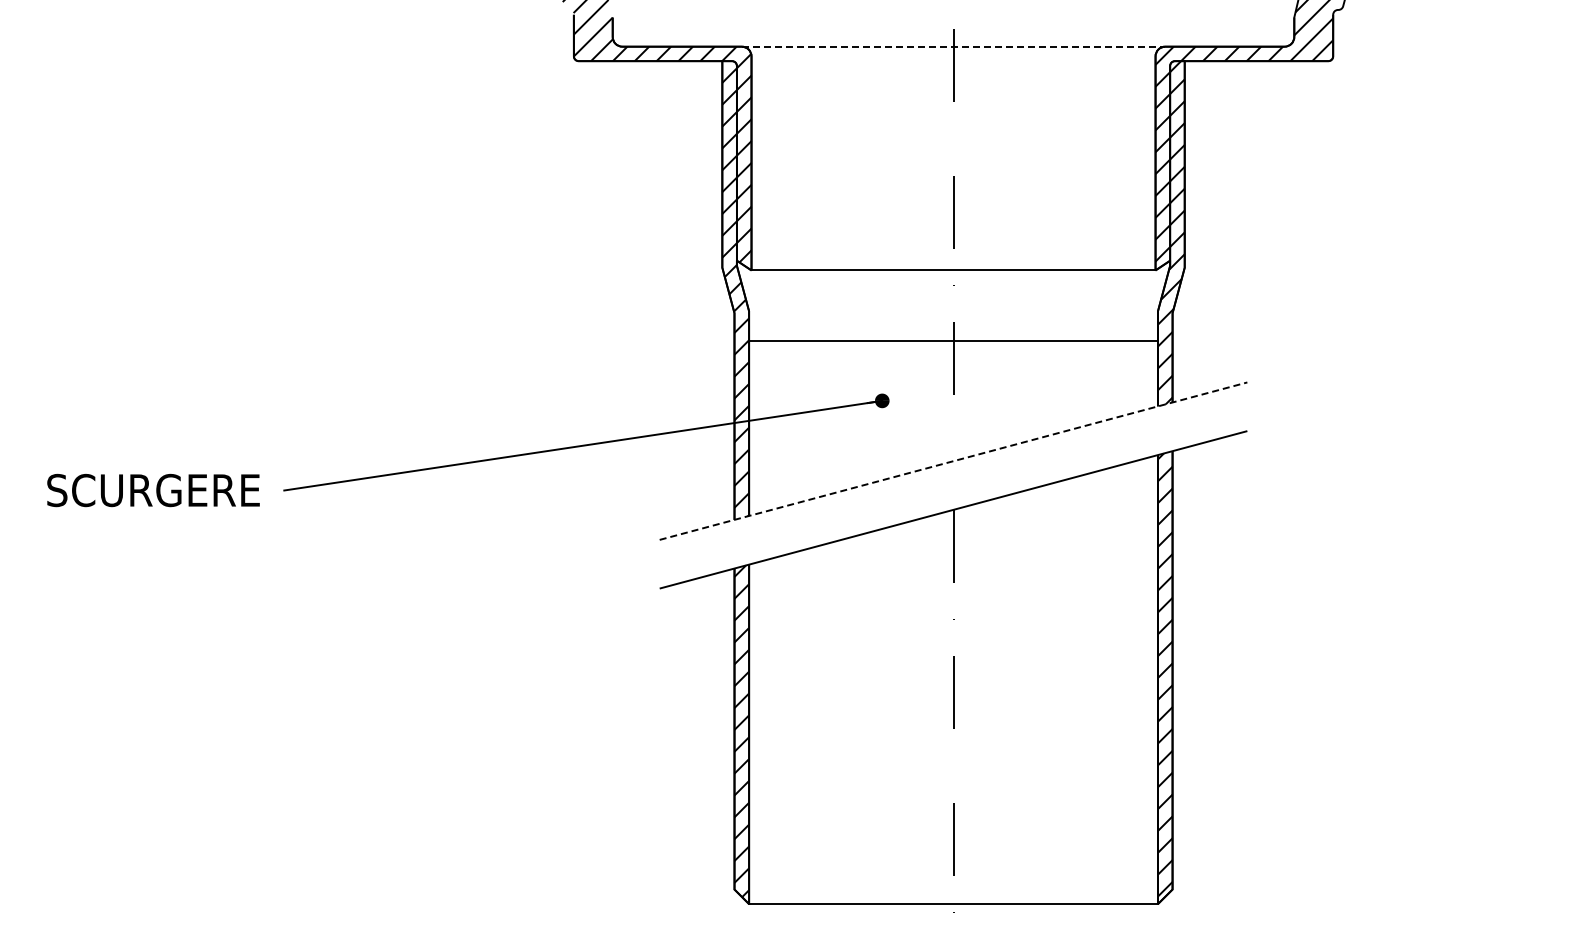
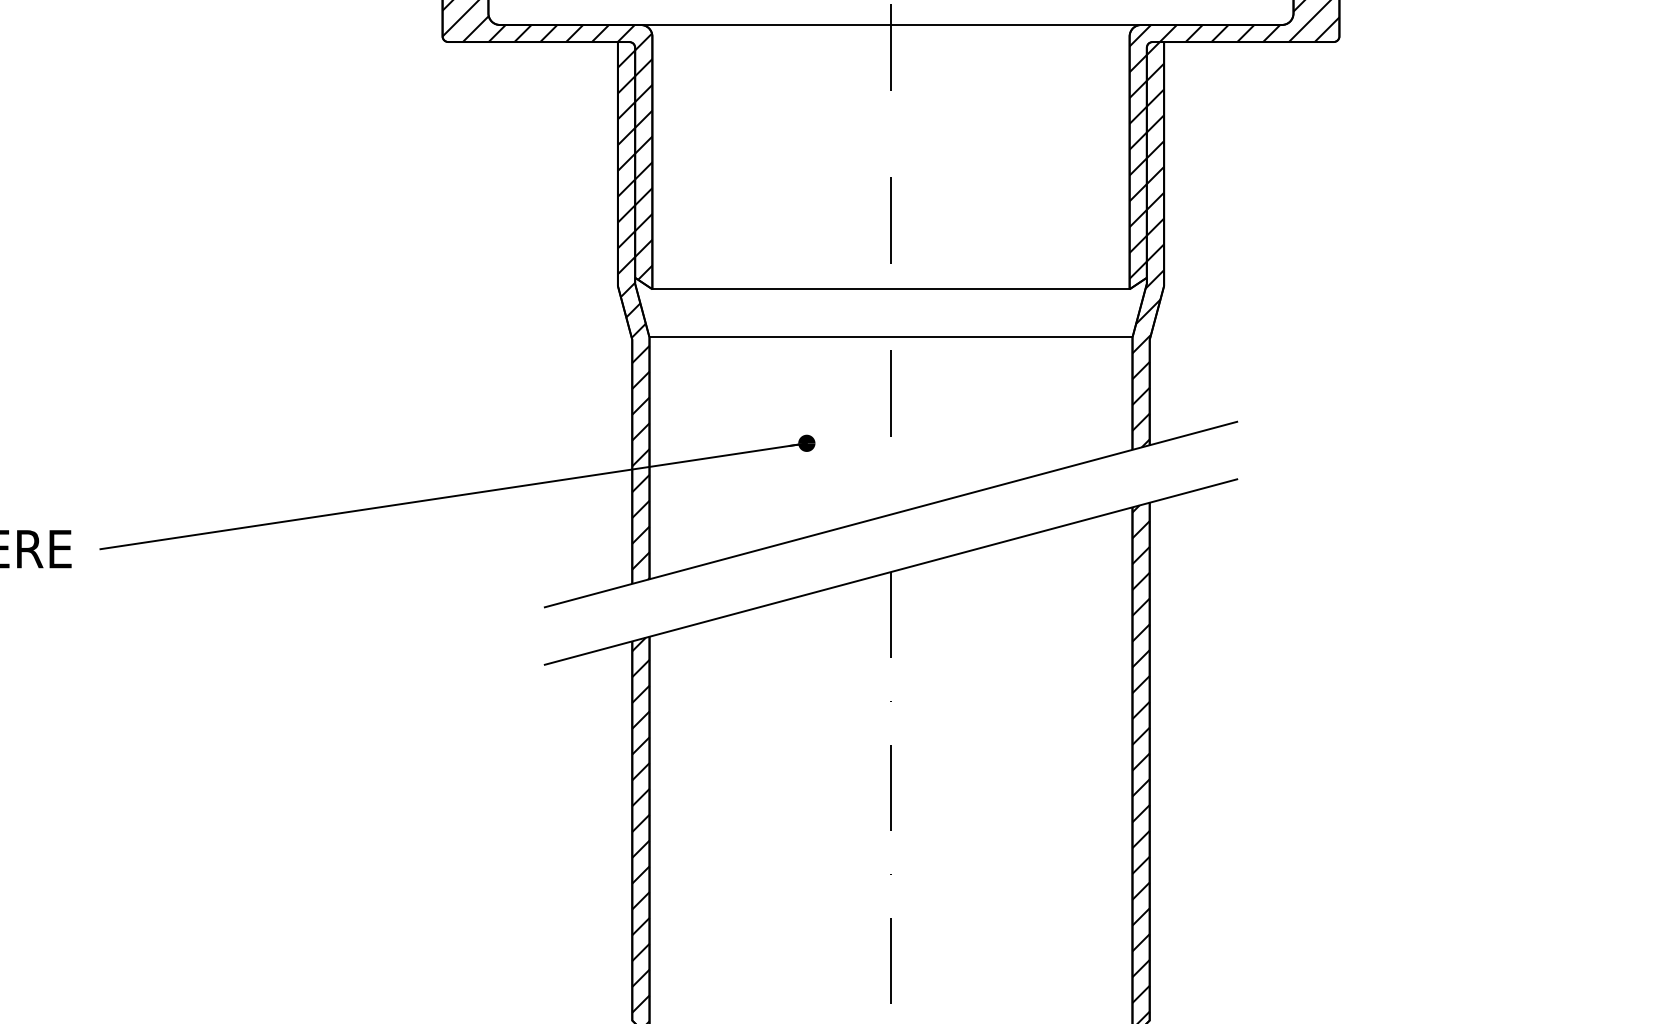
line: (953, 46) -> (890, 24), dashed -> solid
line: (953, 341) -> (890, 337), moved
line: (954, 461) -> (892, 514), dashed -> solid

